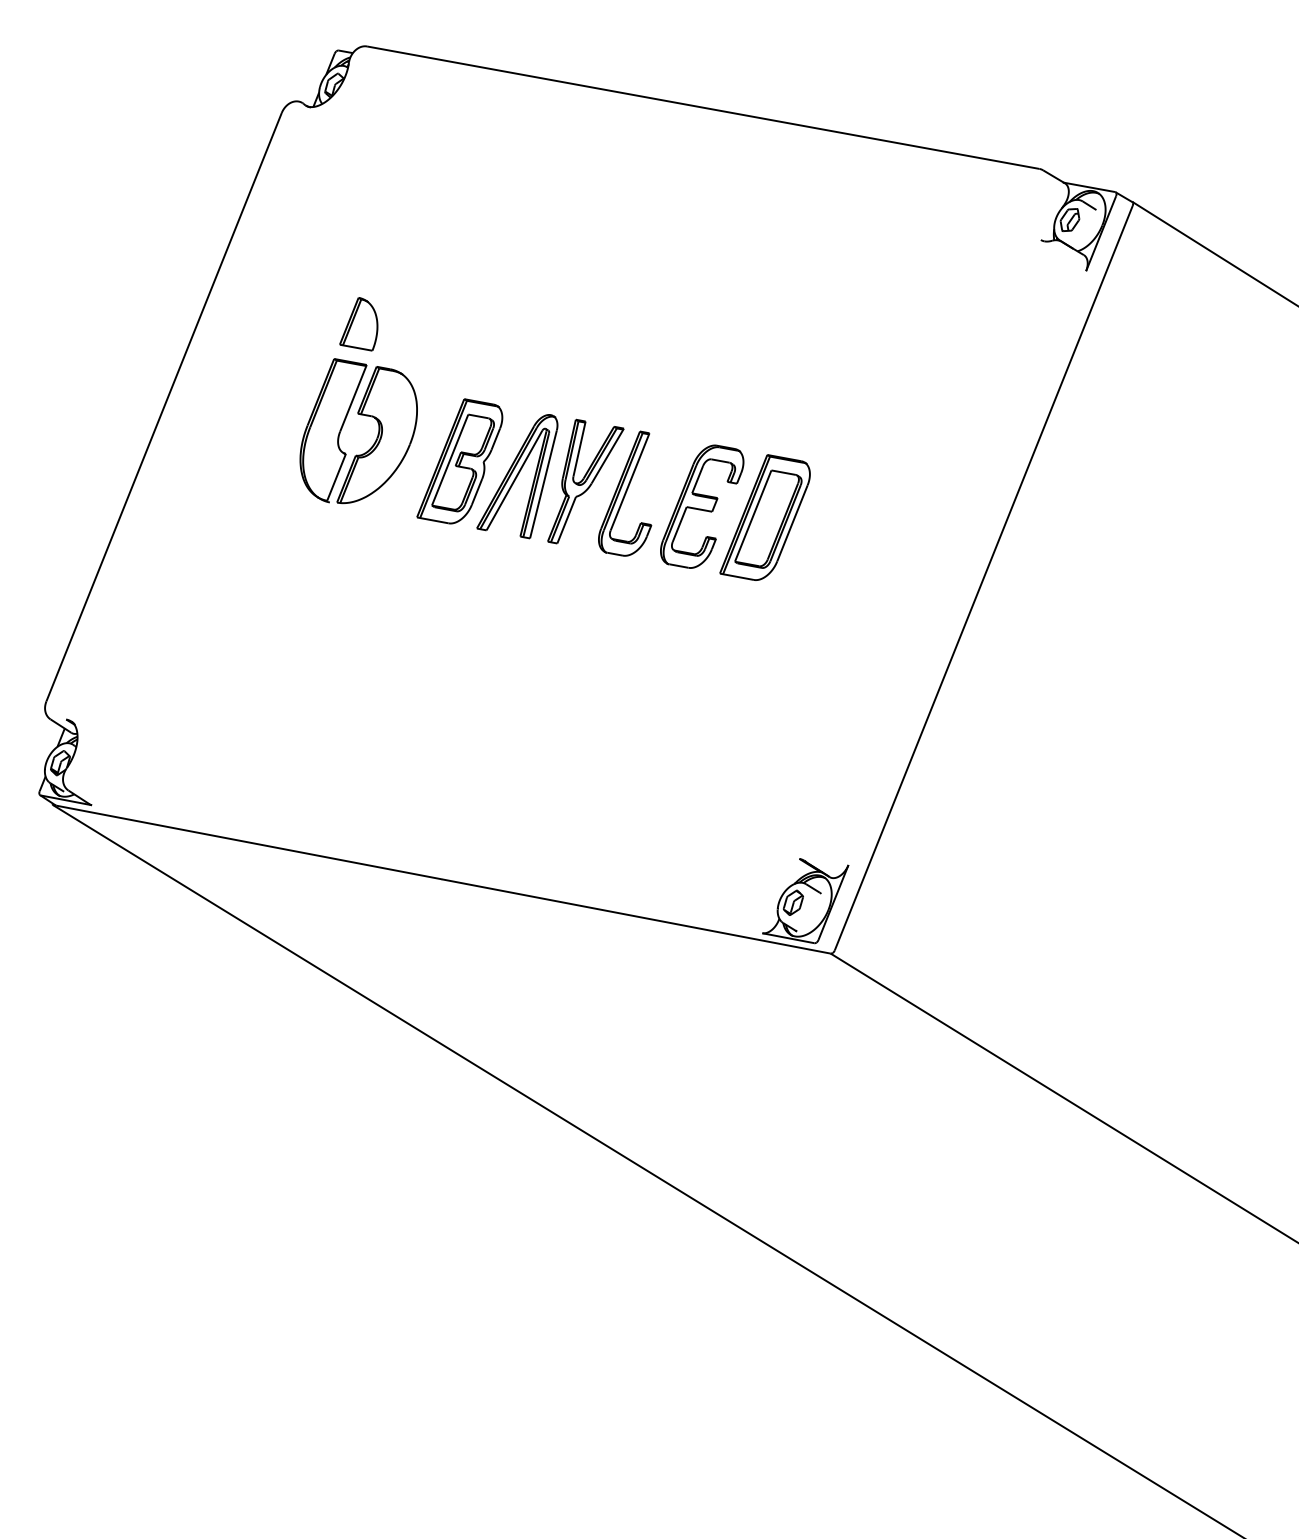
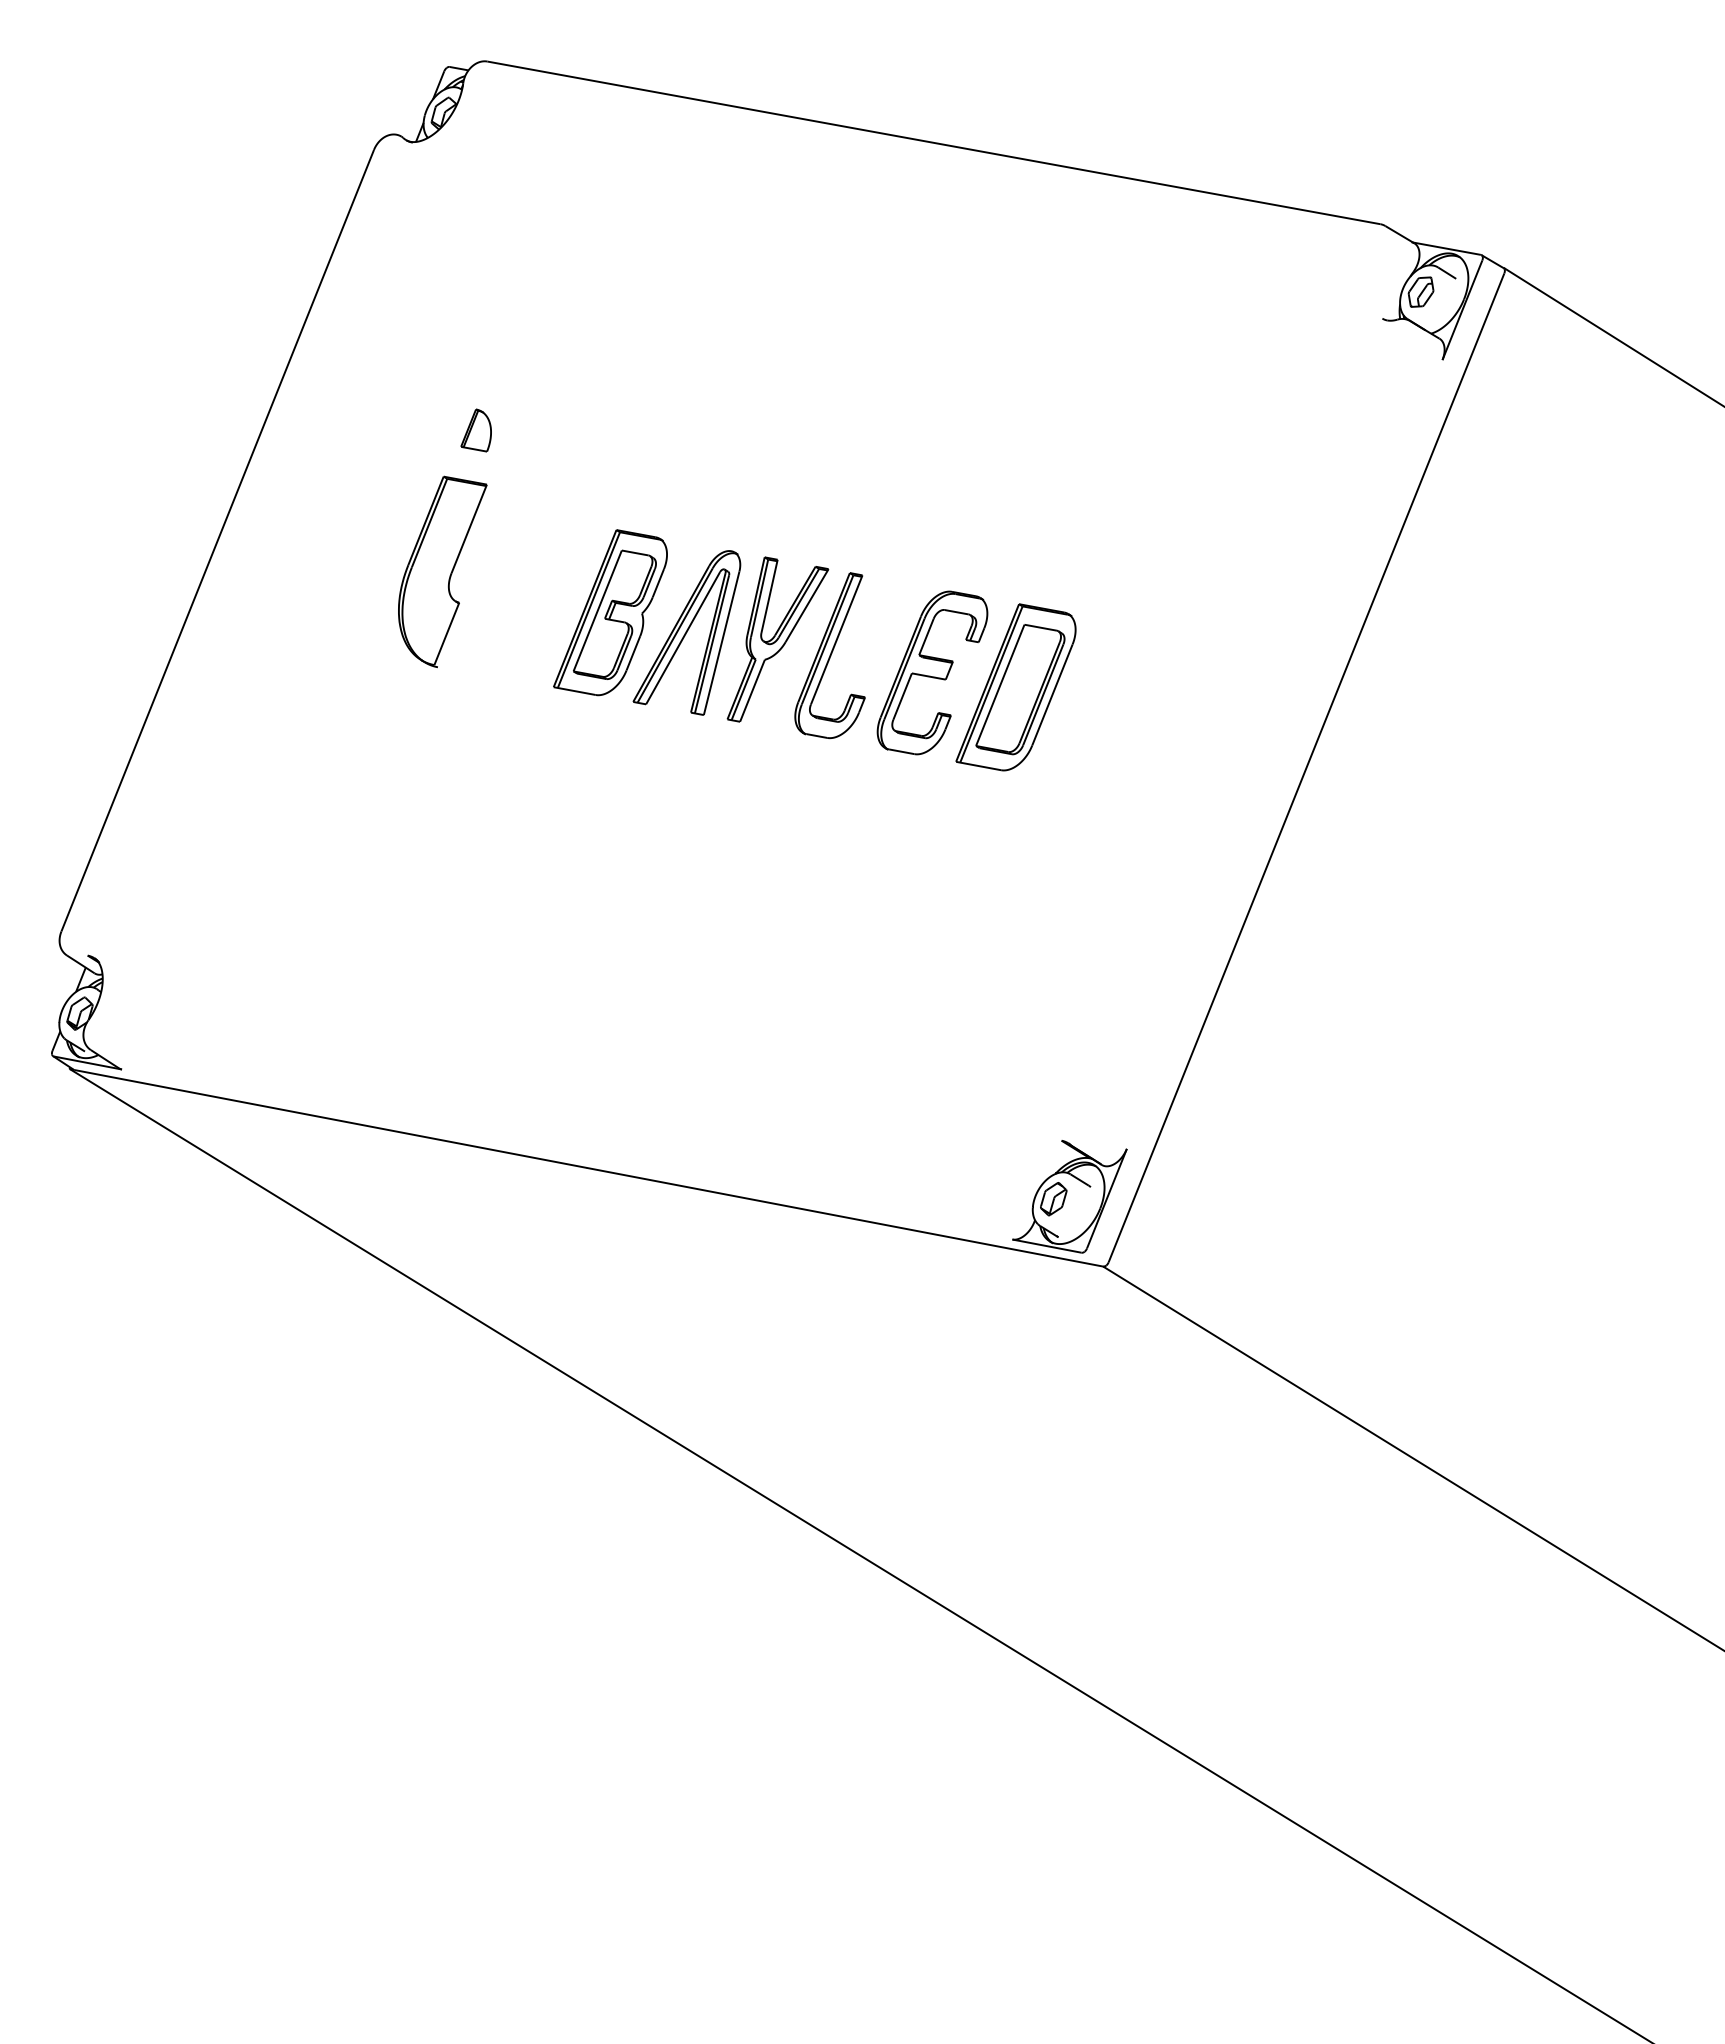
part: (358, 324) -> (475, 430), size x0.6
part: (376, 434) -> (500, 577), removed

